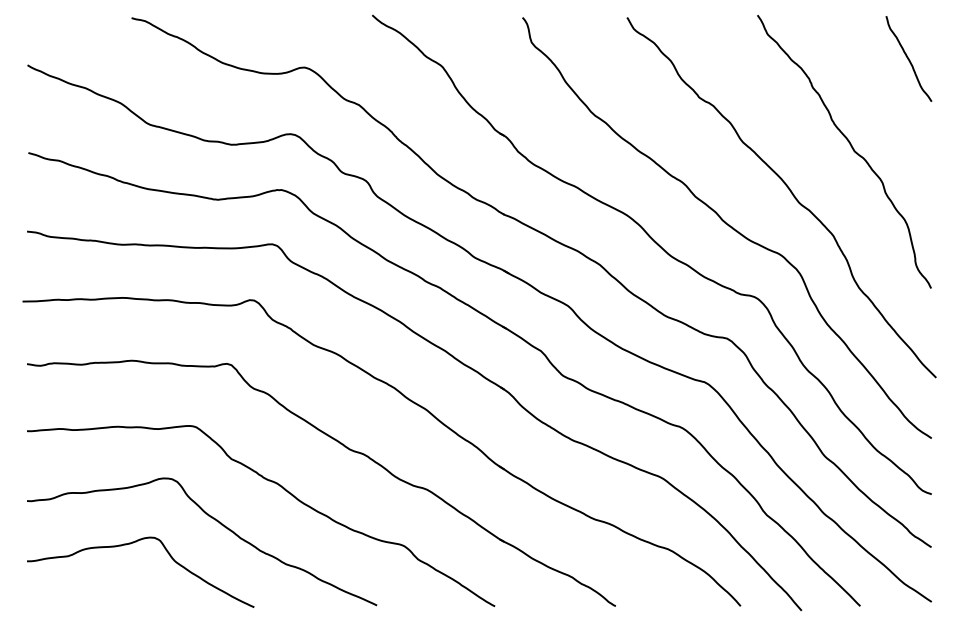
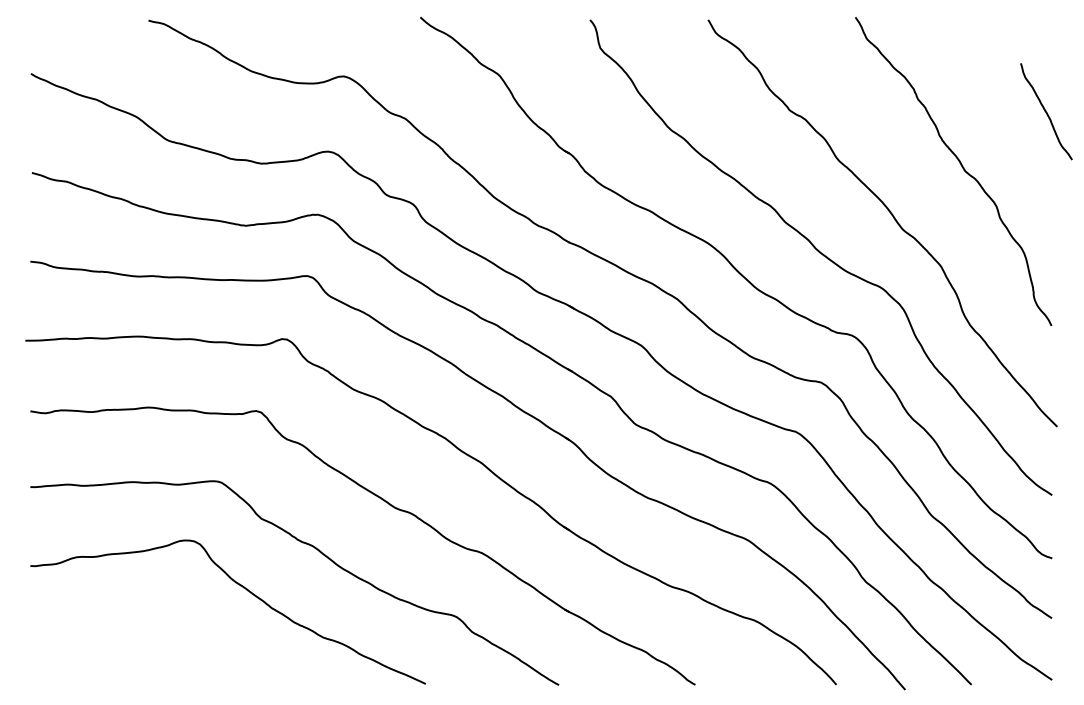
curve: (908, 58) -> (1046, 111), moved
curve: (131, 543) -> (148, 614), removed

